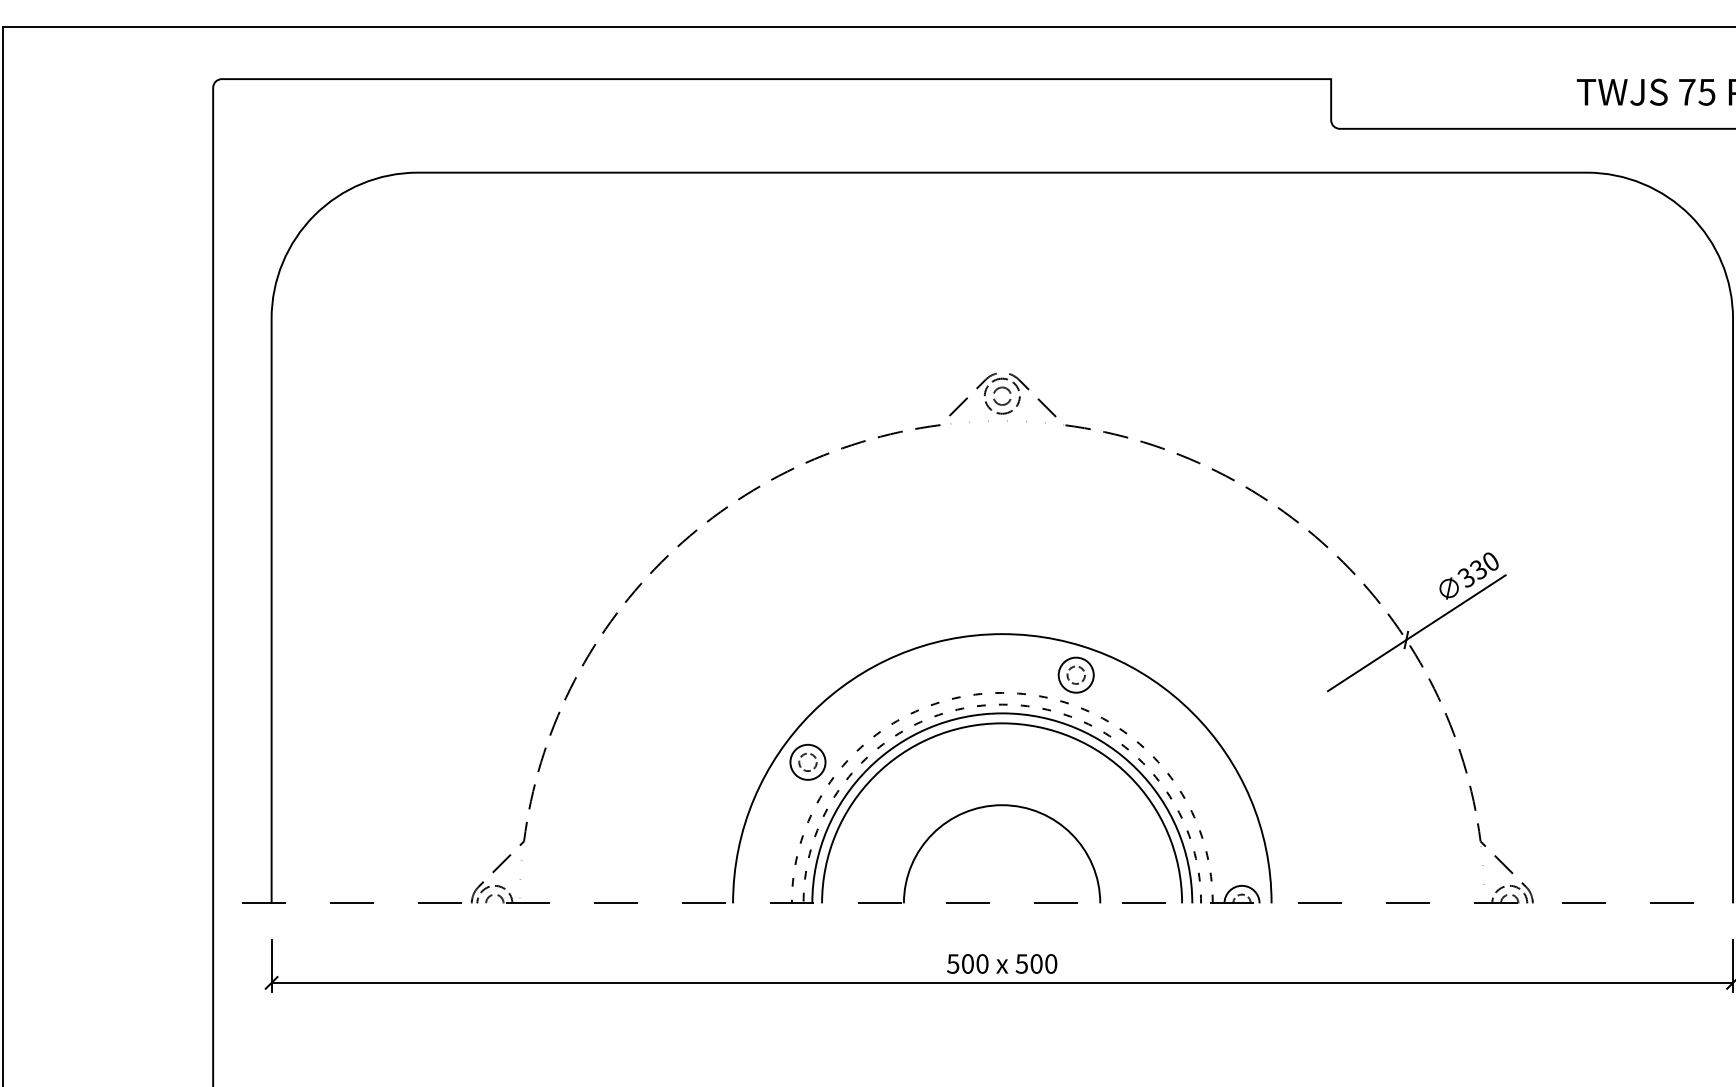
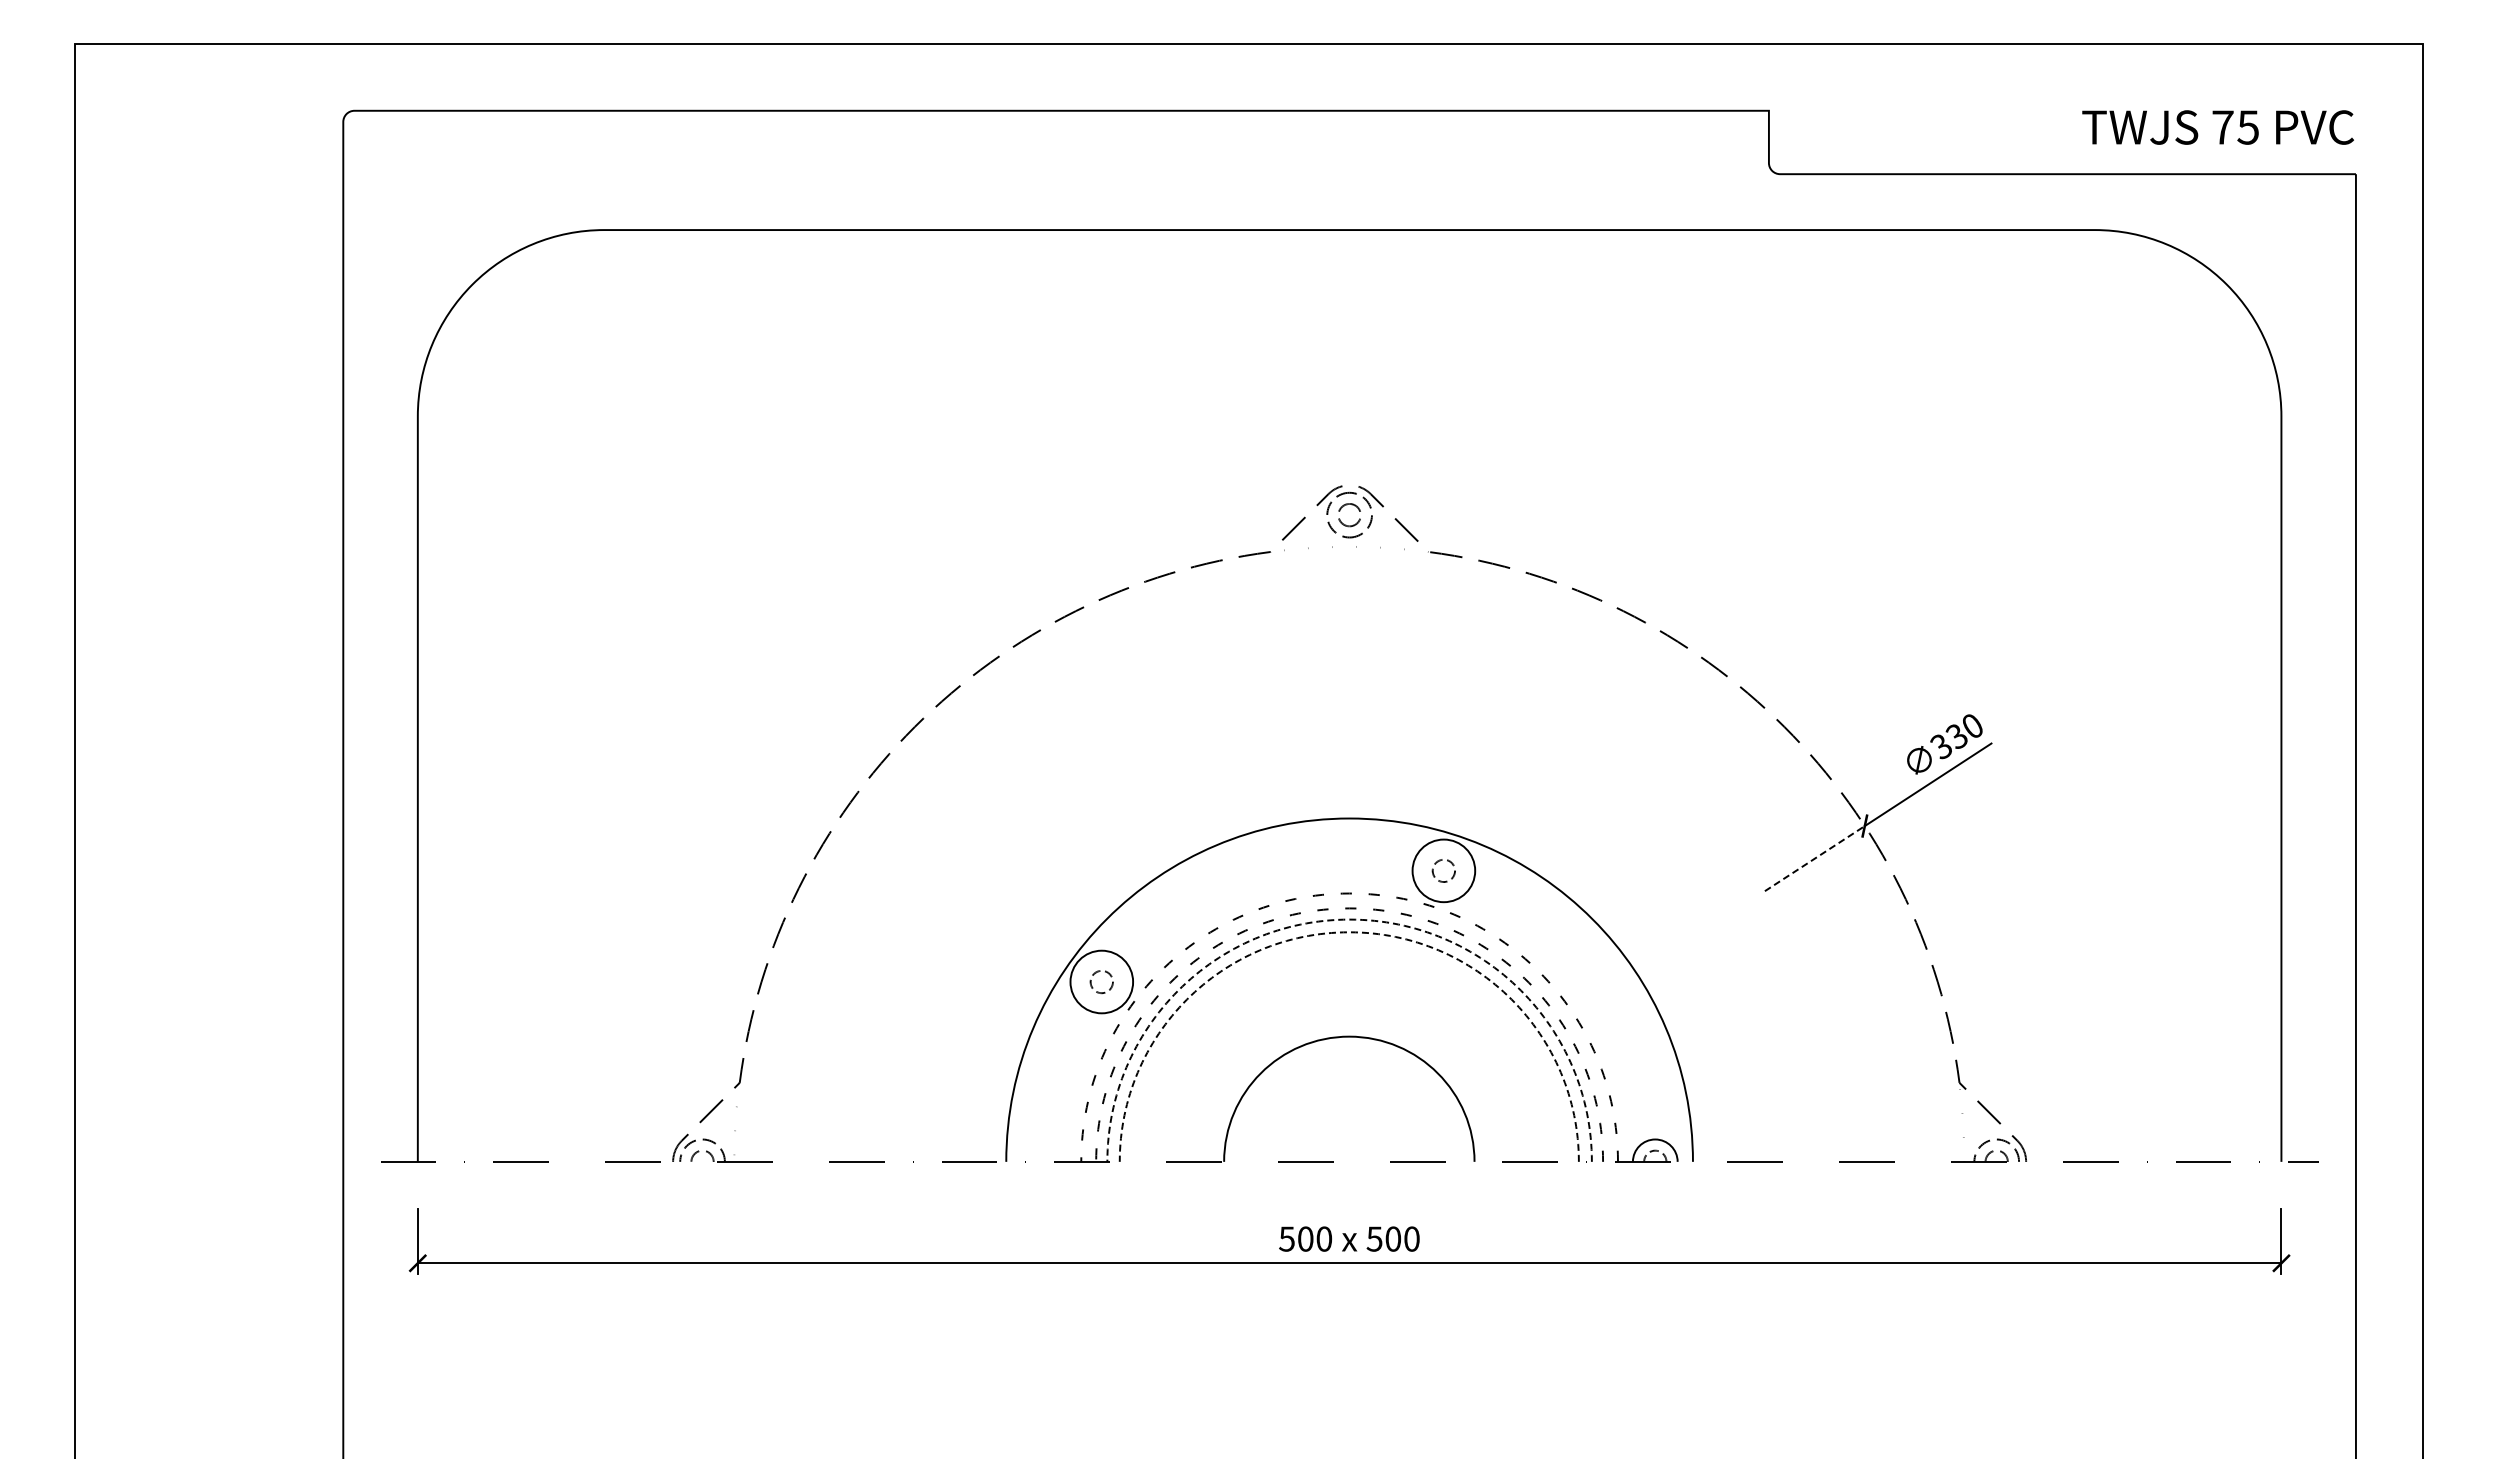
line: (1366, 665) -> (1814, 858), solid -> dashed
circle: (1075, 674) -> (1443, 870), size x1.4
arc: (1002, 713) -> (1349, 919), solid -> dashed
arc: (1002, 723) -> (1349, 932), solid -> dashed
circle: (807, 761) -> (1101, 981), size x1.4

